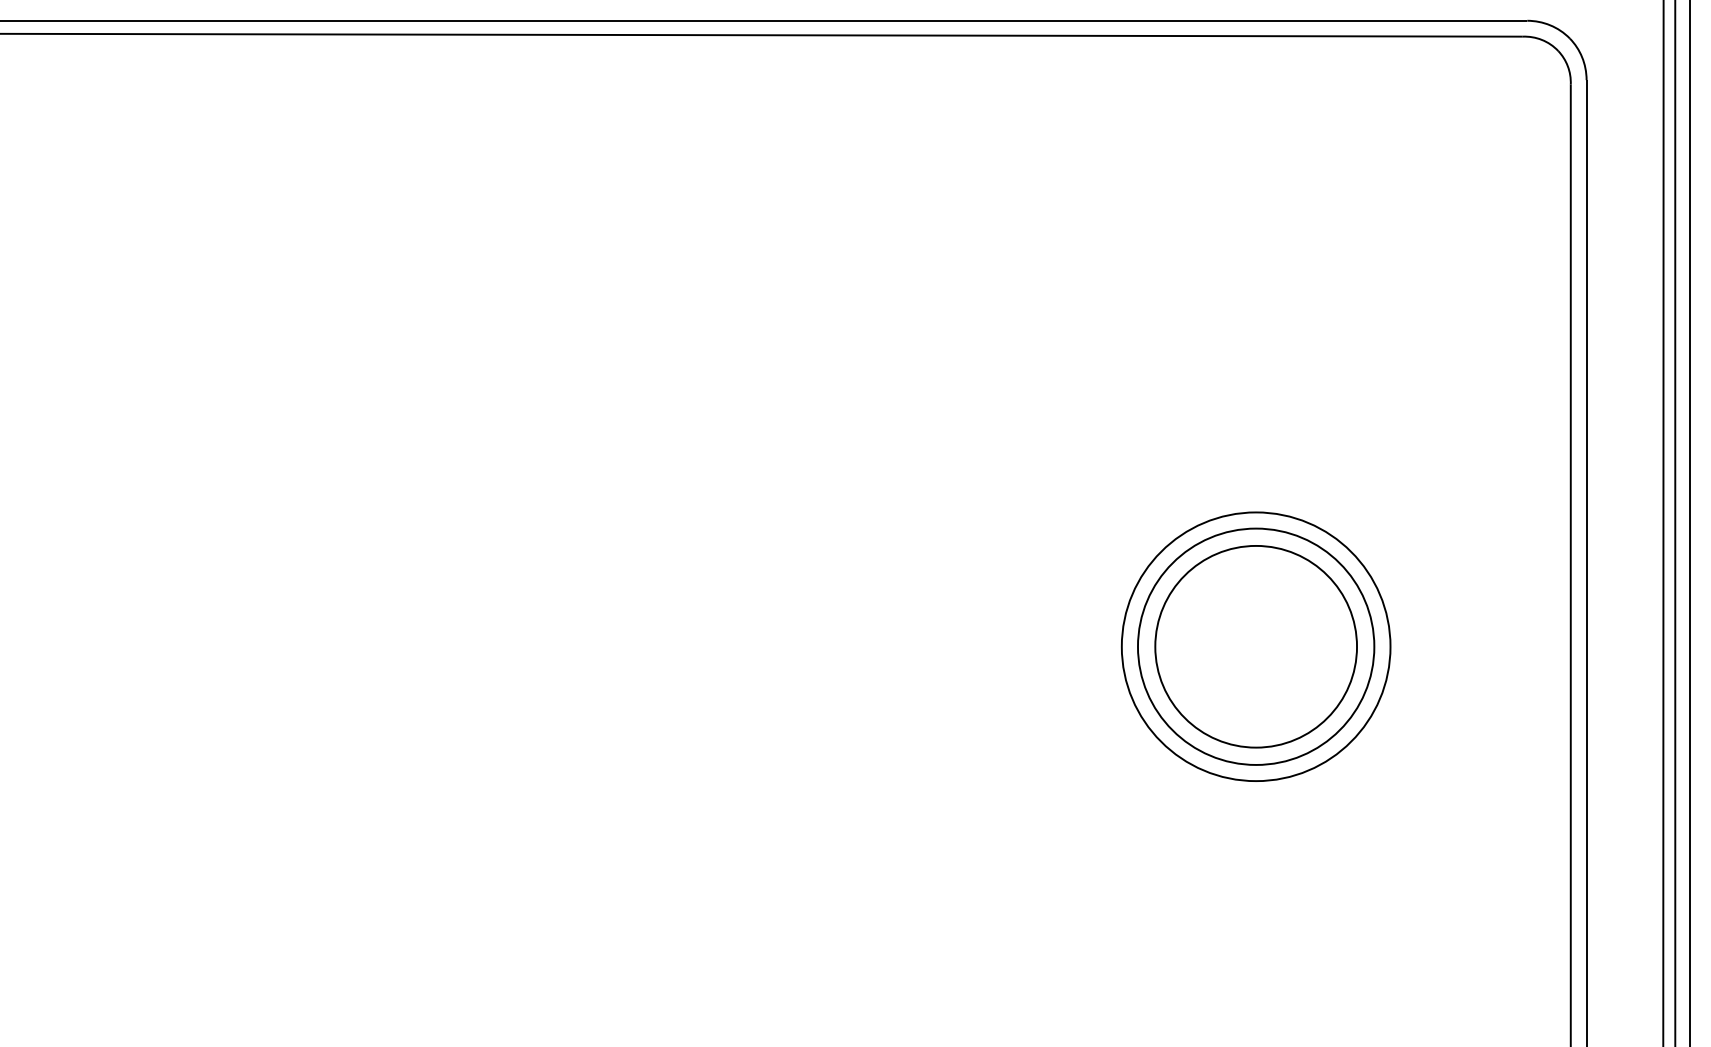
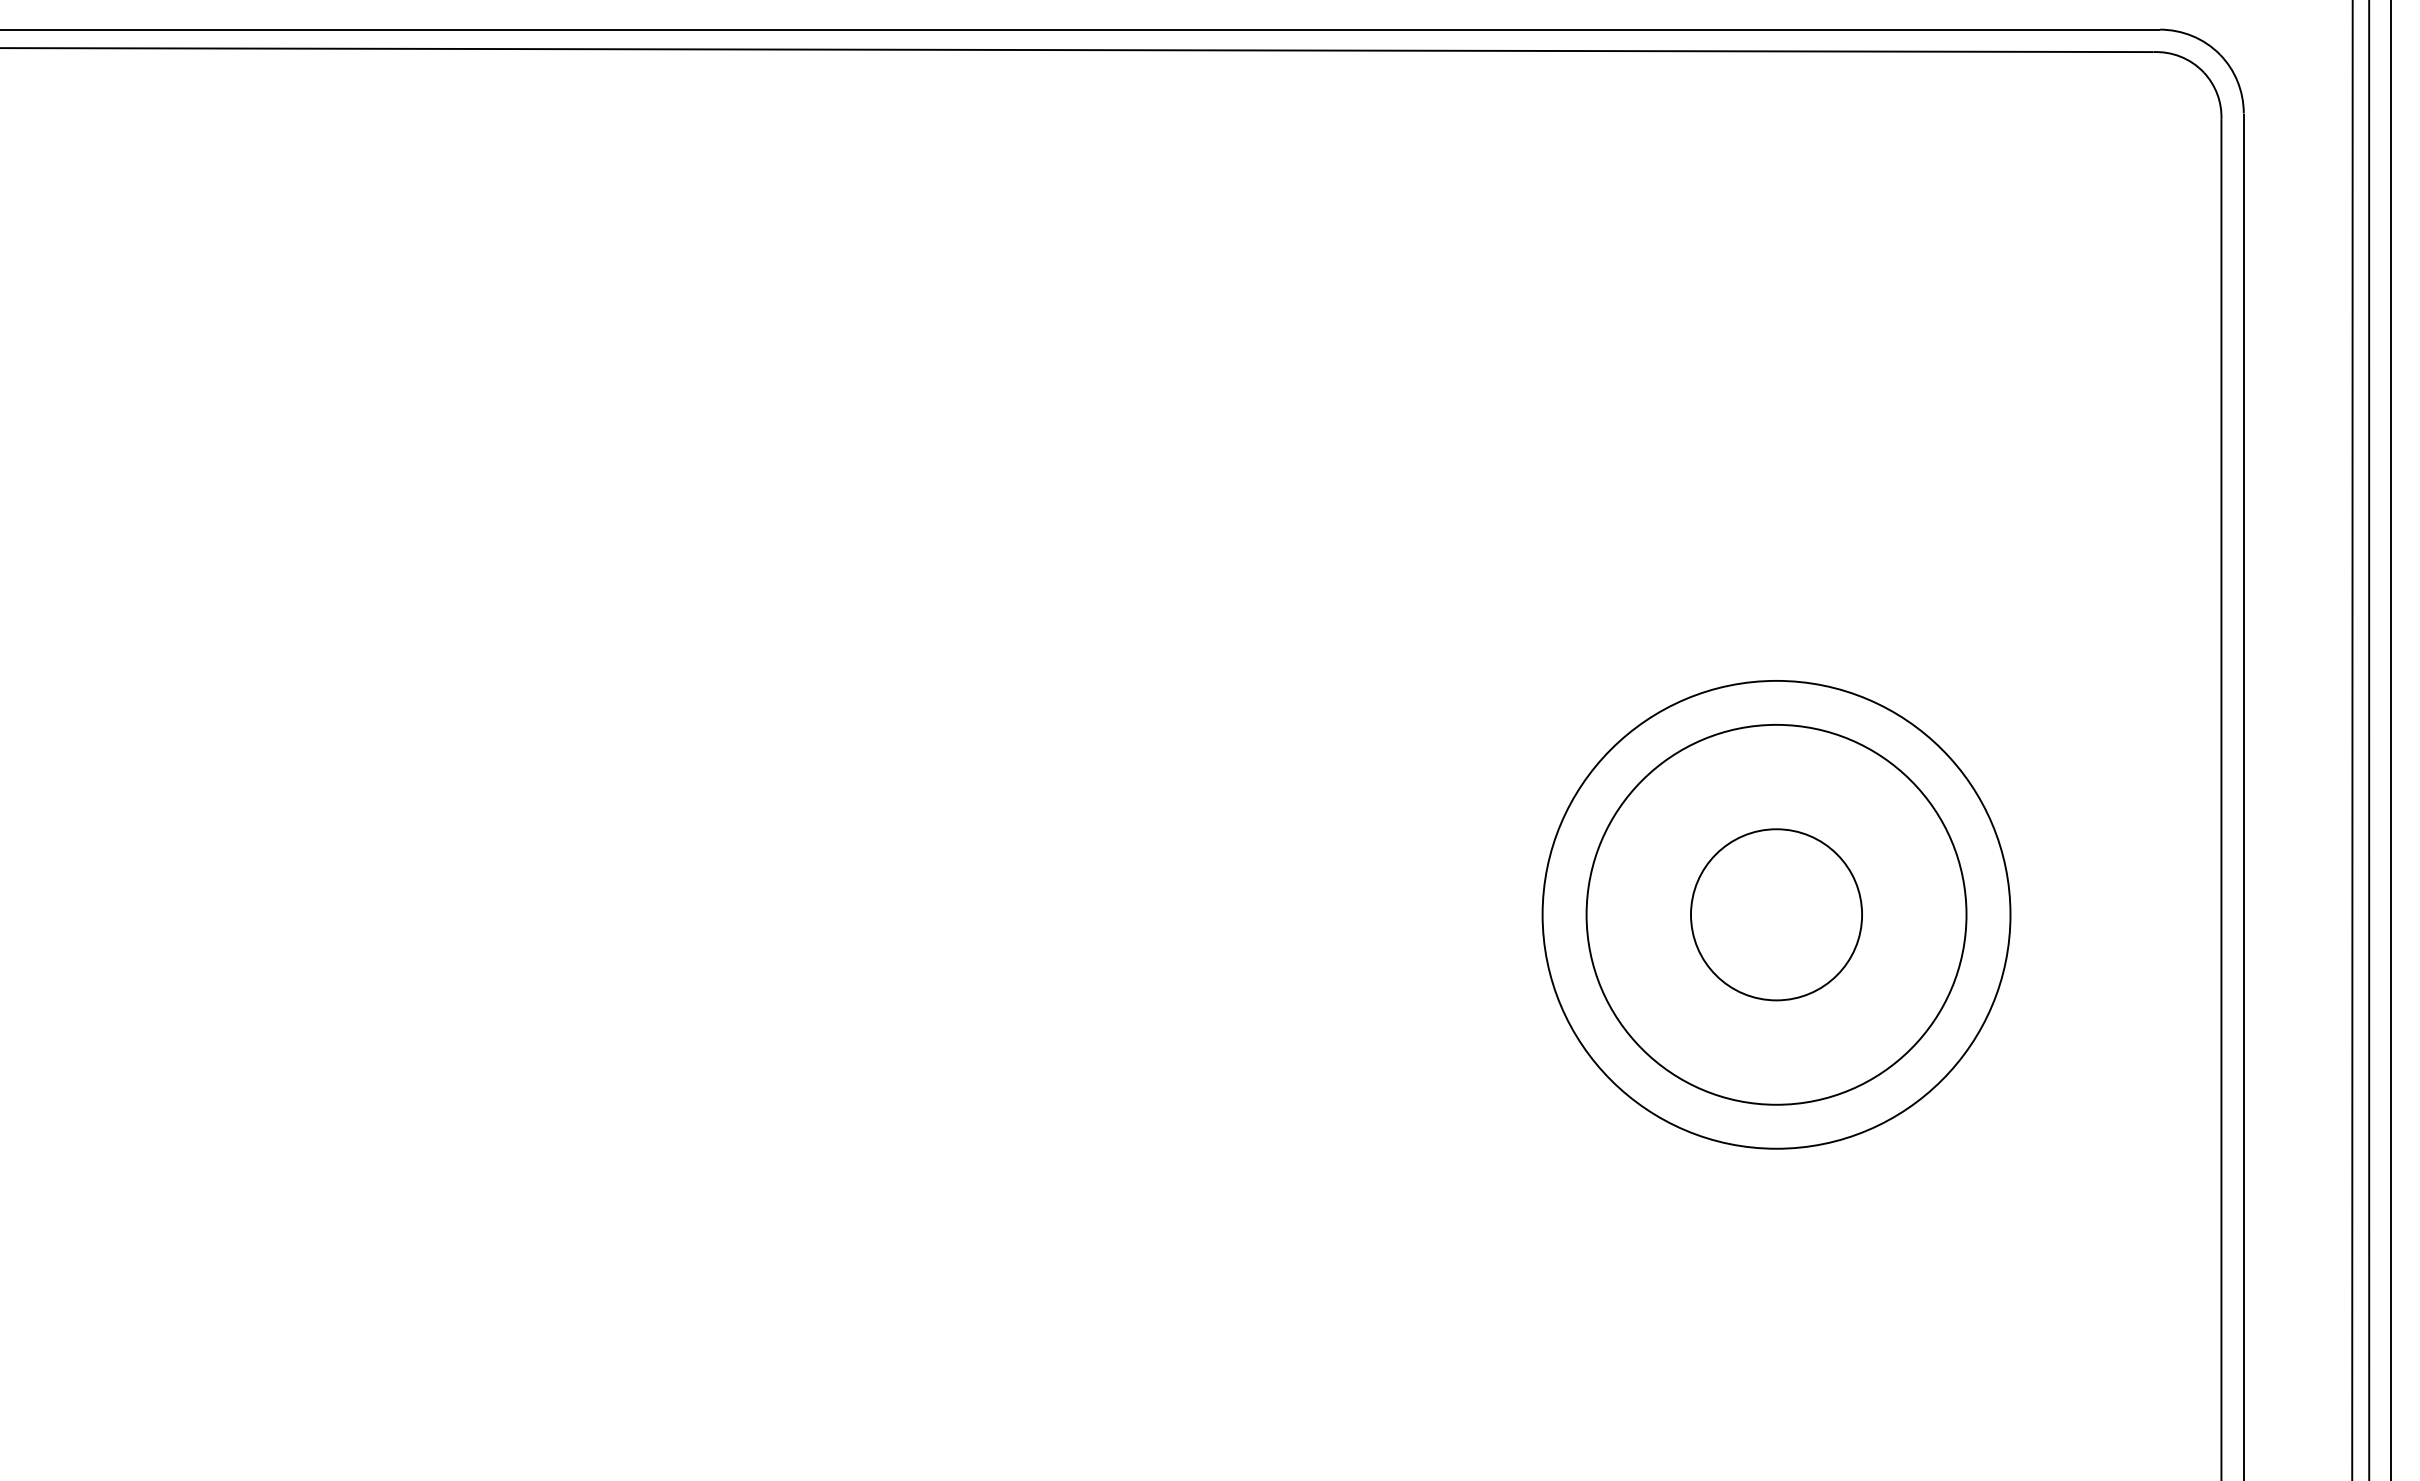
circle: (1256, 646) -> (1776, 914), size x0.6
circle: (1256, 646) -> (1776, 914), size x1.4

